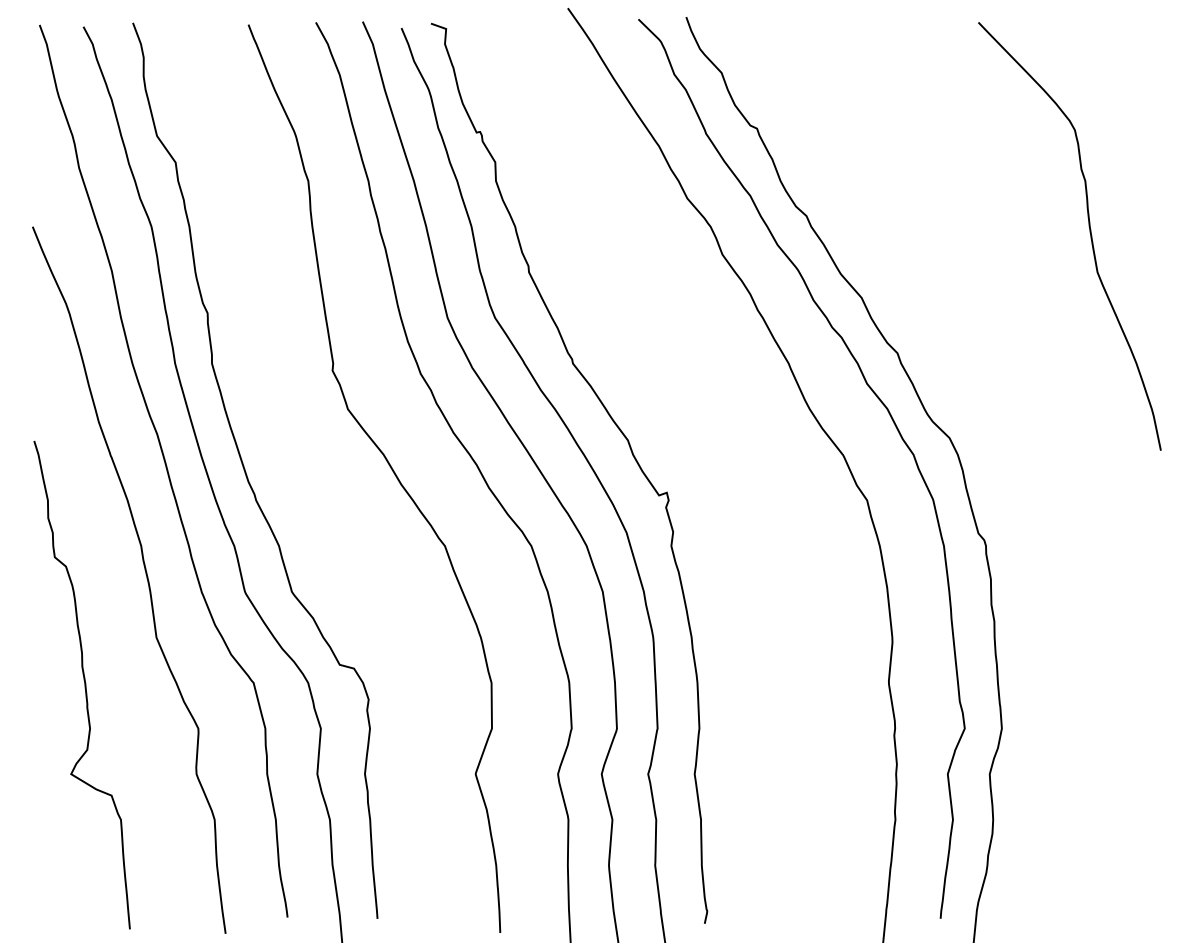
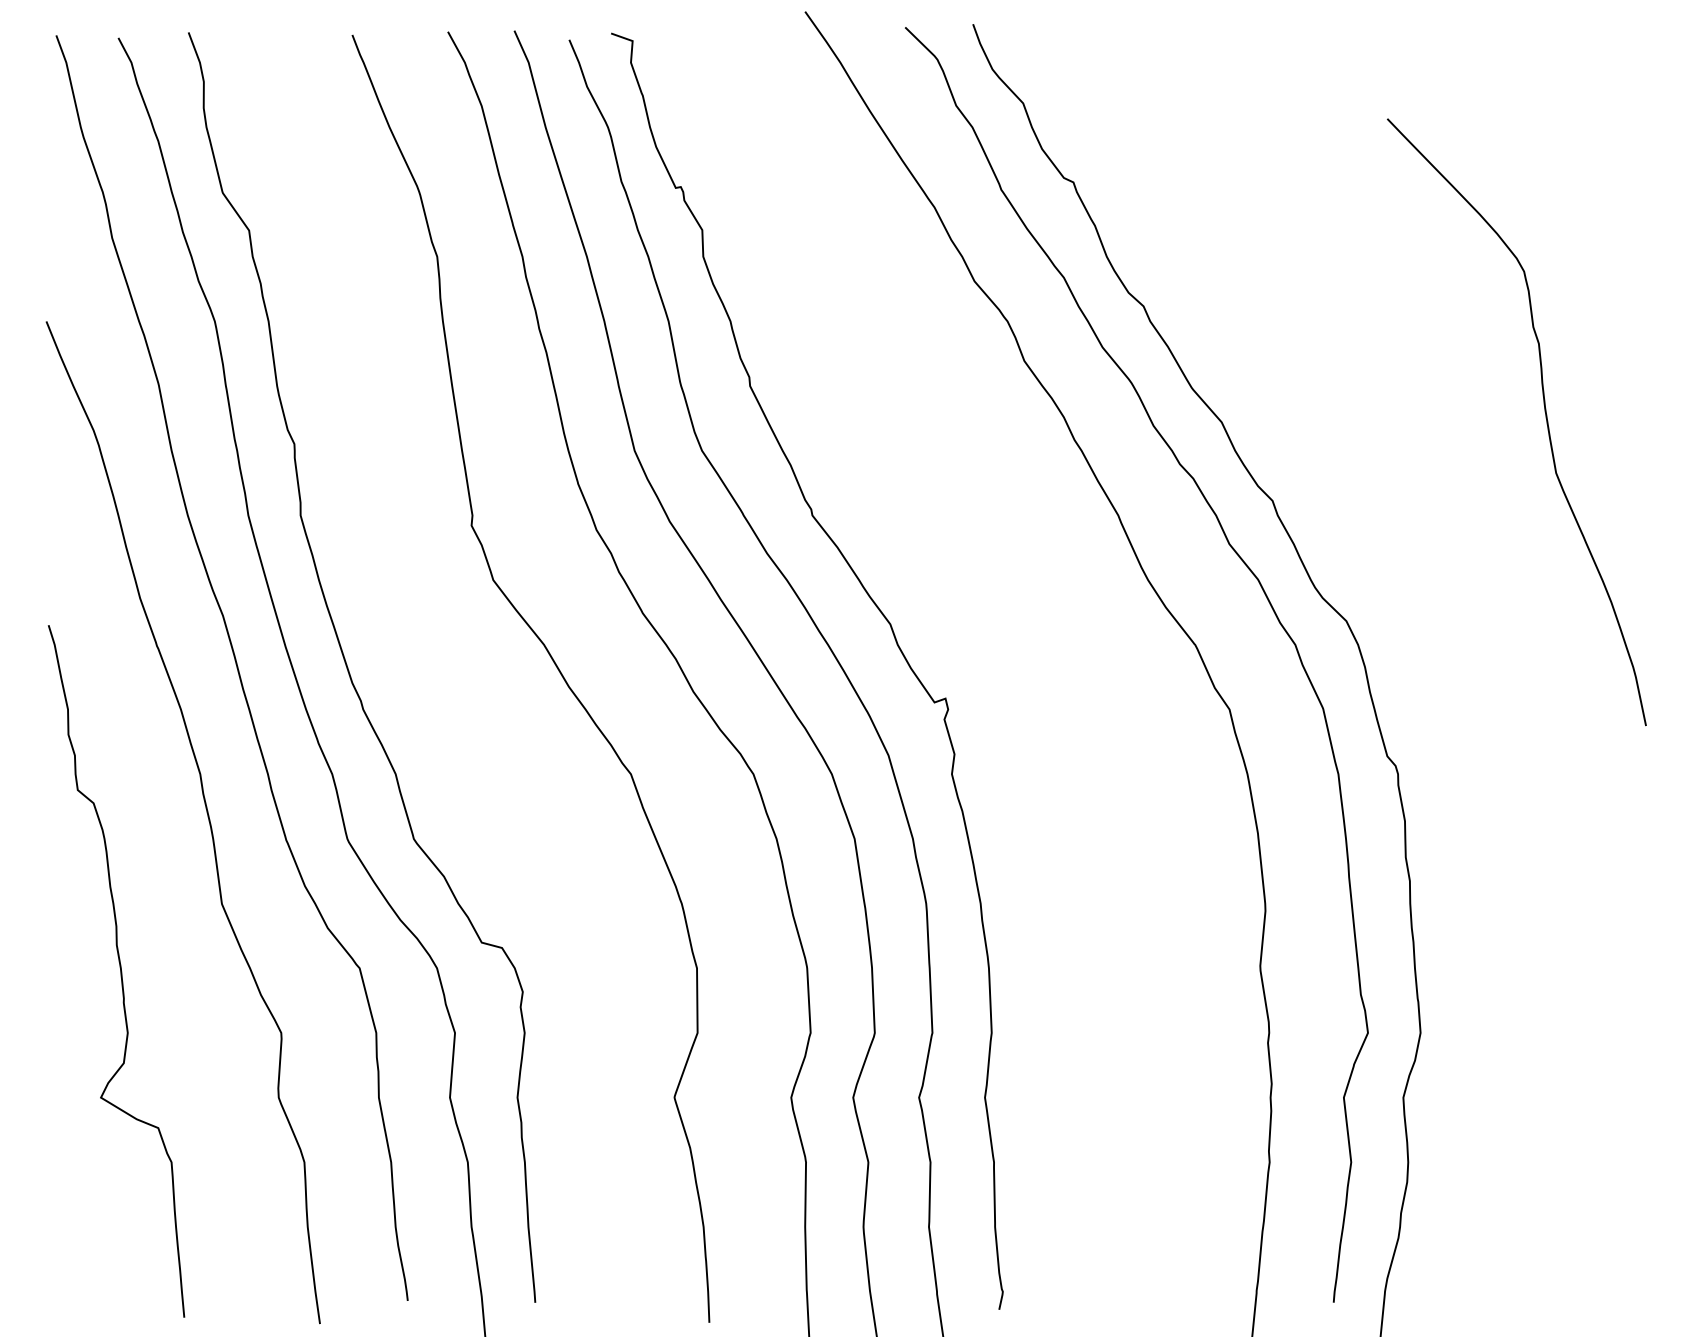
curve: (1090, 233) -> (1545, 418), moved

